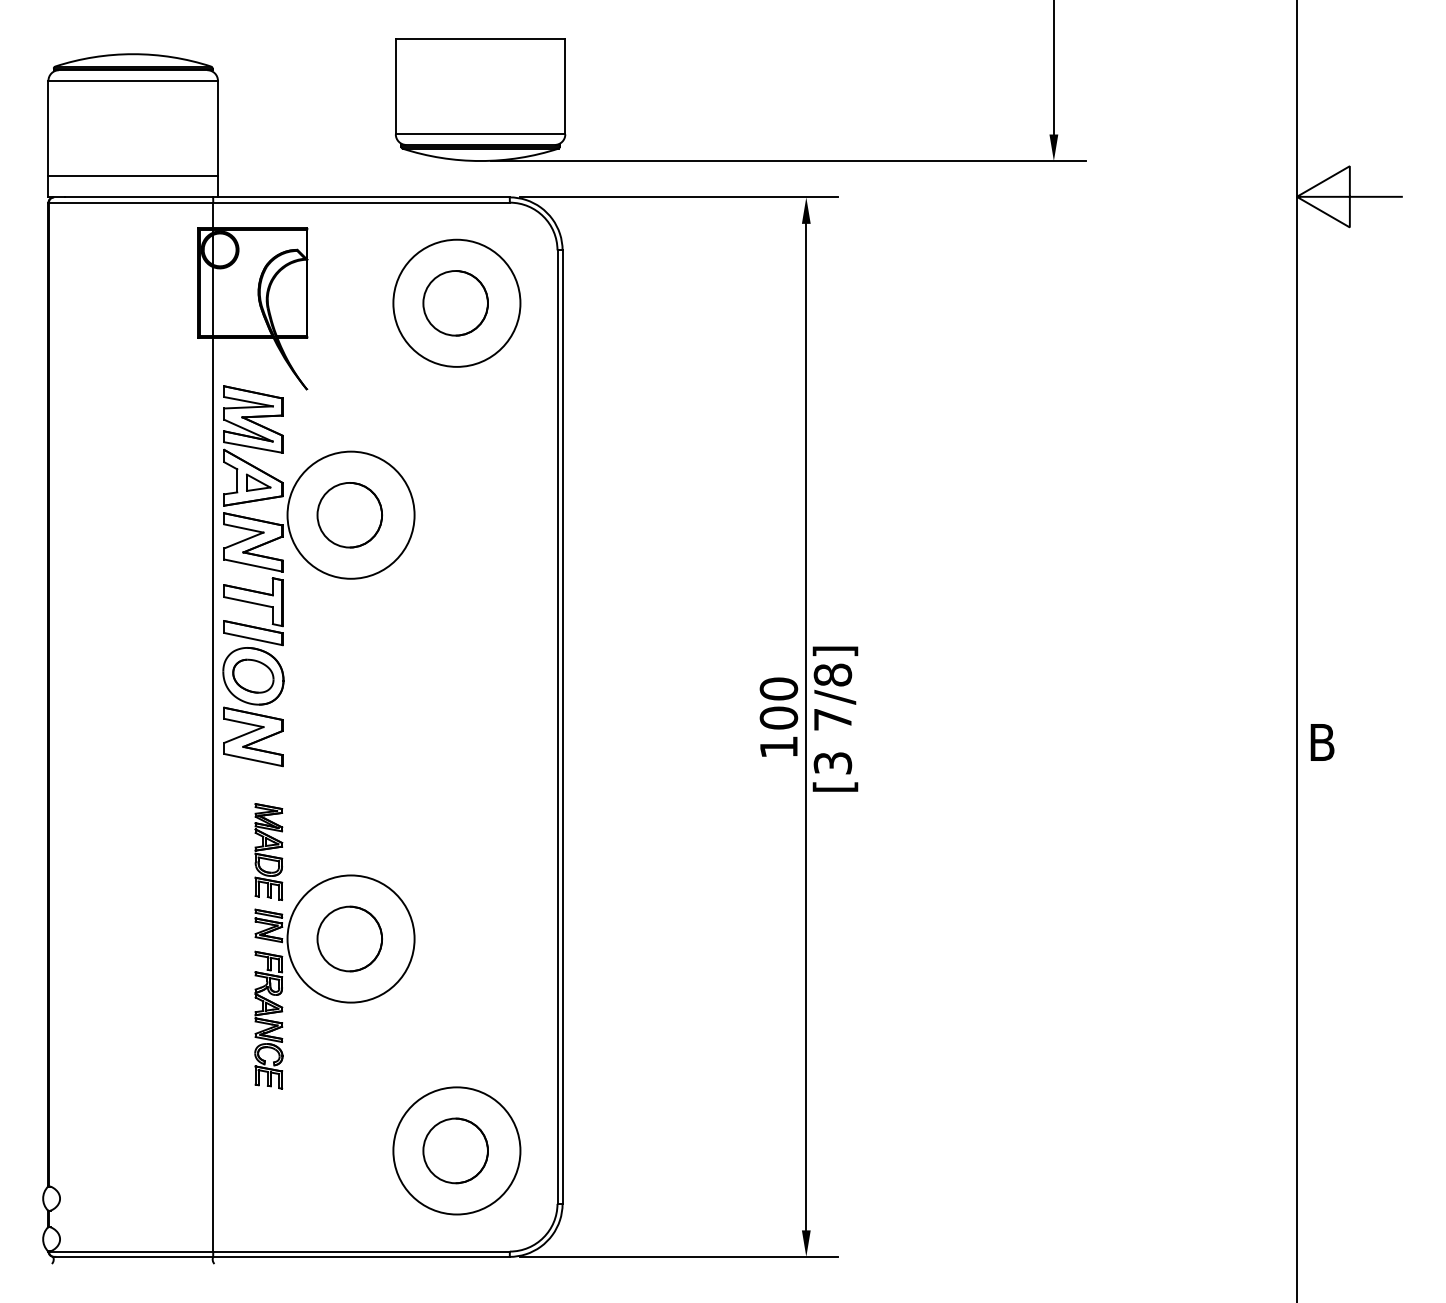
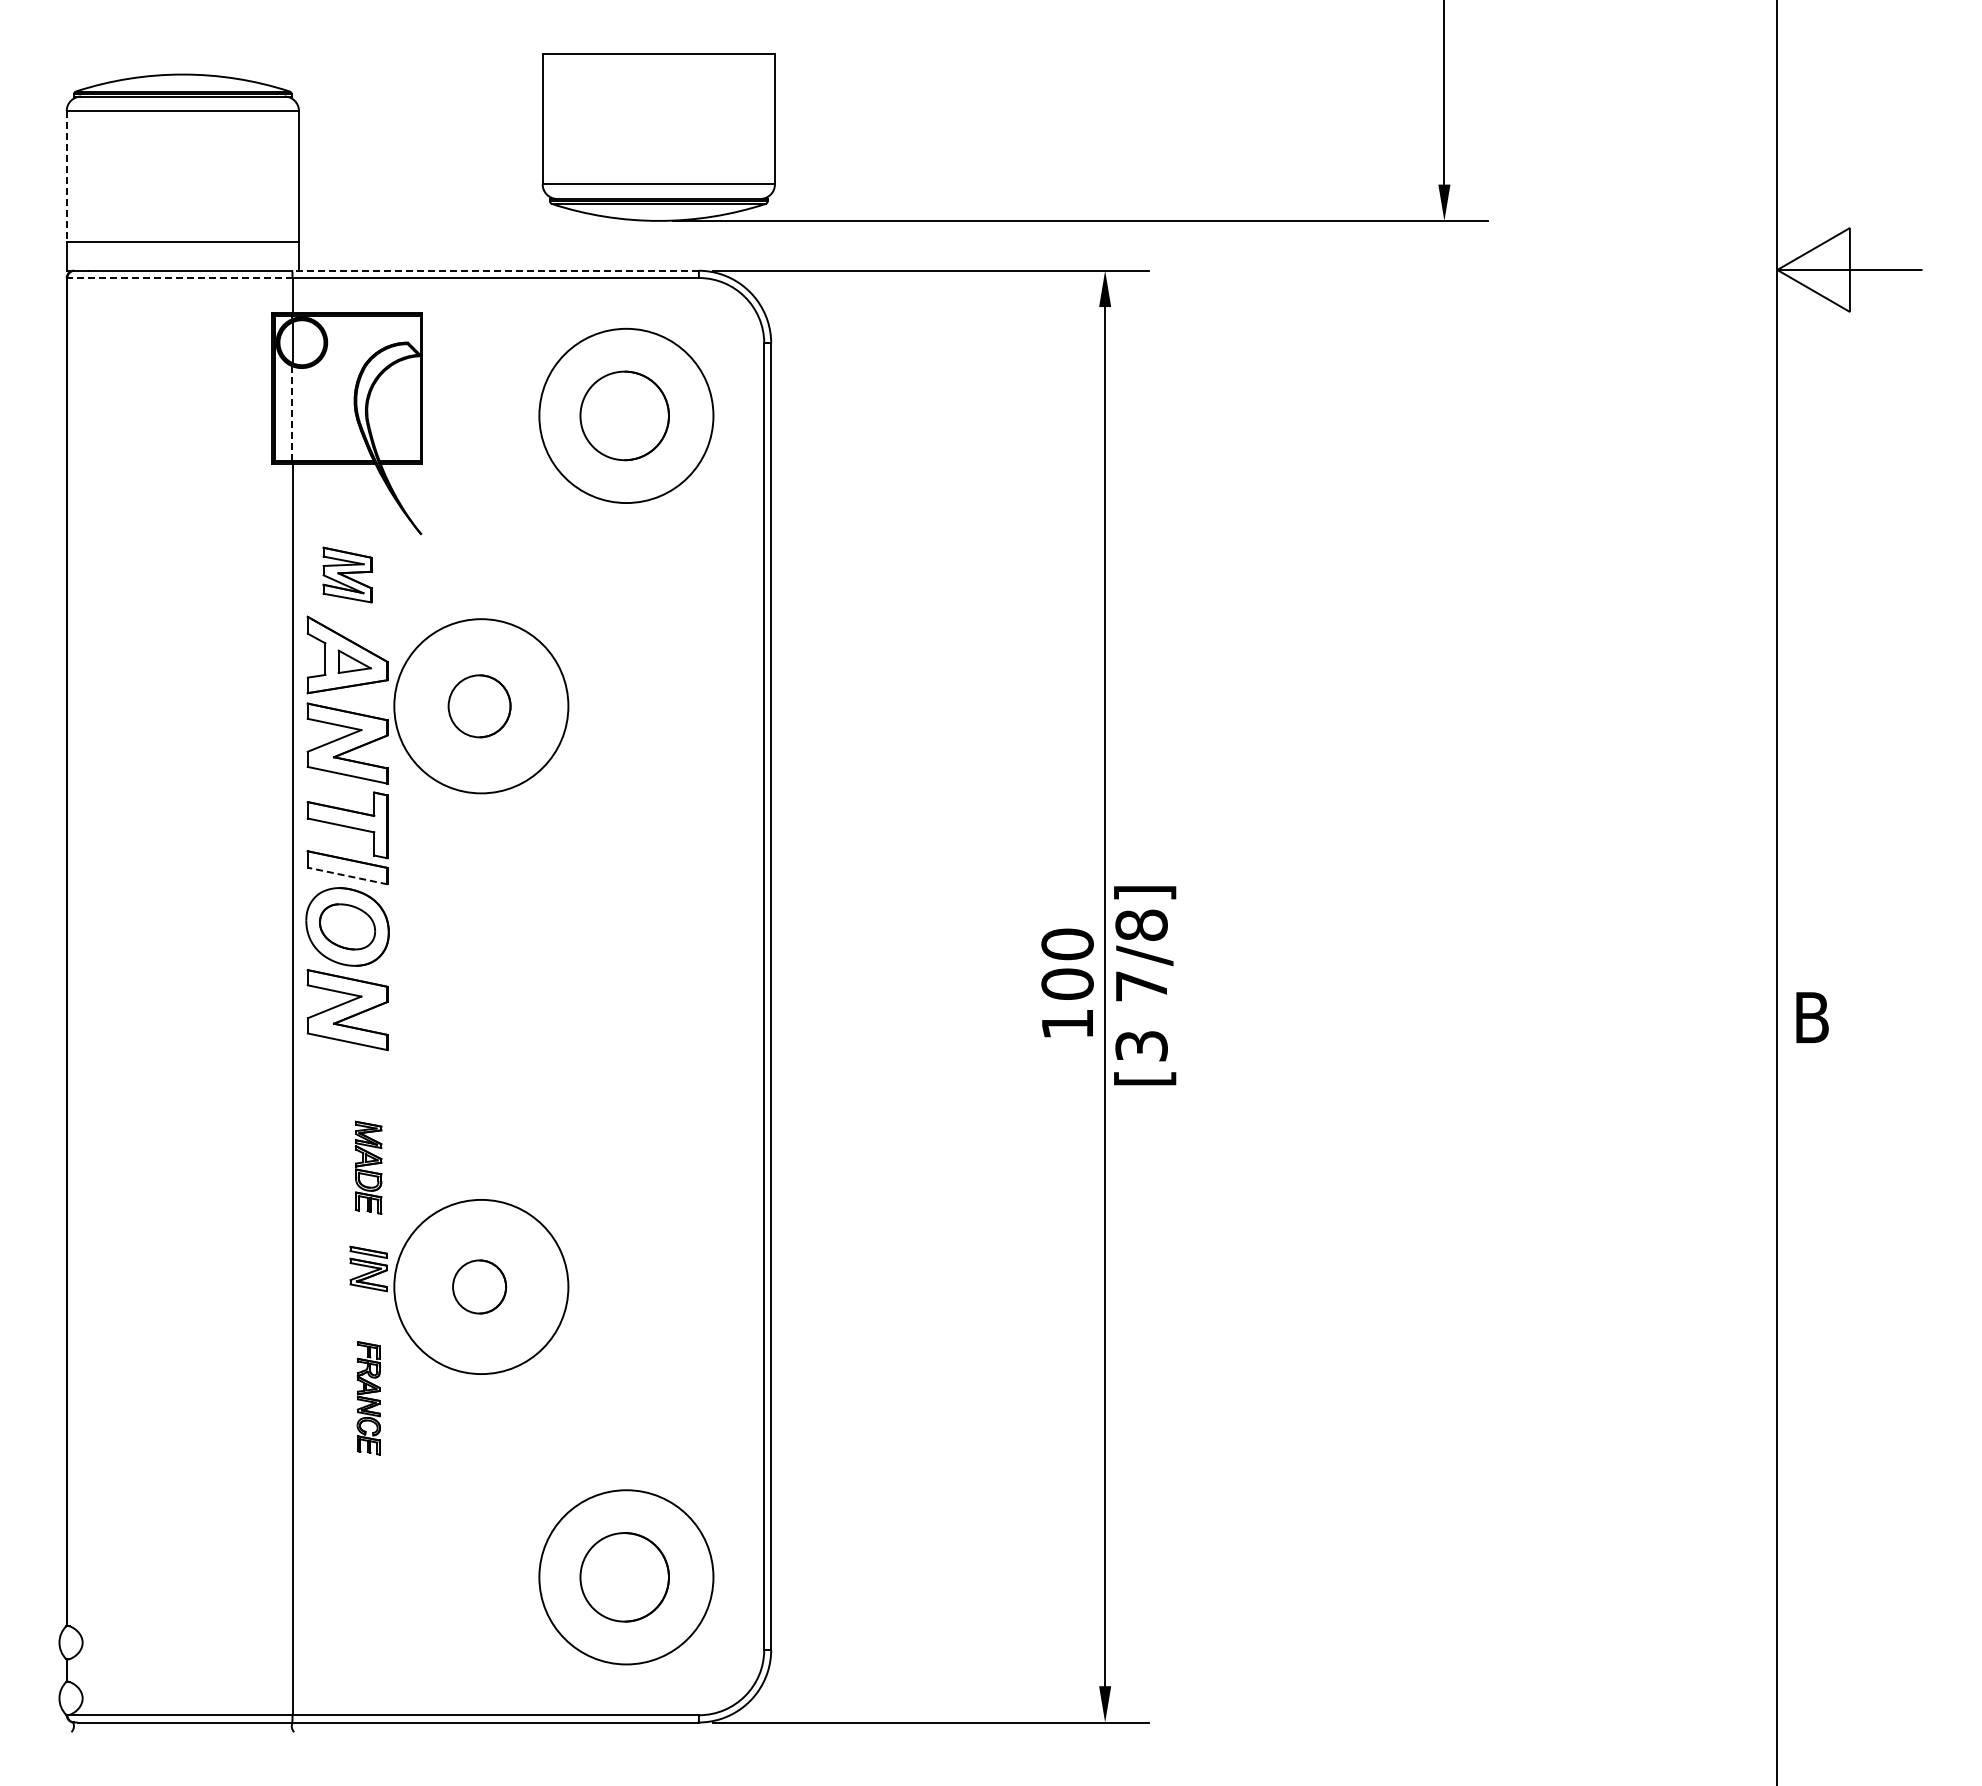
line: (48, 128) -> (66, 176), solid -> dashed
line: (360, 197) -> (494, 270), solid -> dashed
line: (130, 203) -> (179, 278), solid -> dashed
line: (213, 301) -> (292, 413), solid -> dashed
part: (253, 419) -> (347, 574), size x0.6
part: (349, 515) -> (479, 706), size x0.7
line: (253, 639) -> (347, 876), solid -> dashed
part: (268, 851) -> (368, 1167), size x0.7
part: (349, 938) -> (479, 1286), size x0.6
part: (268, 1020) -> (368, 1398), size x0.6

